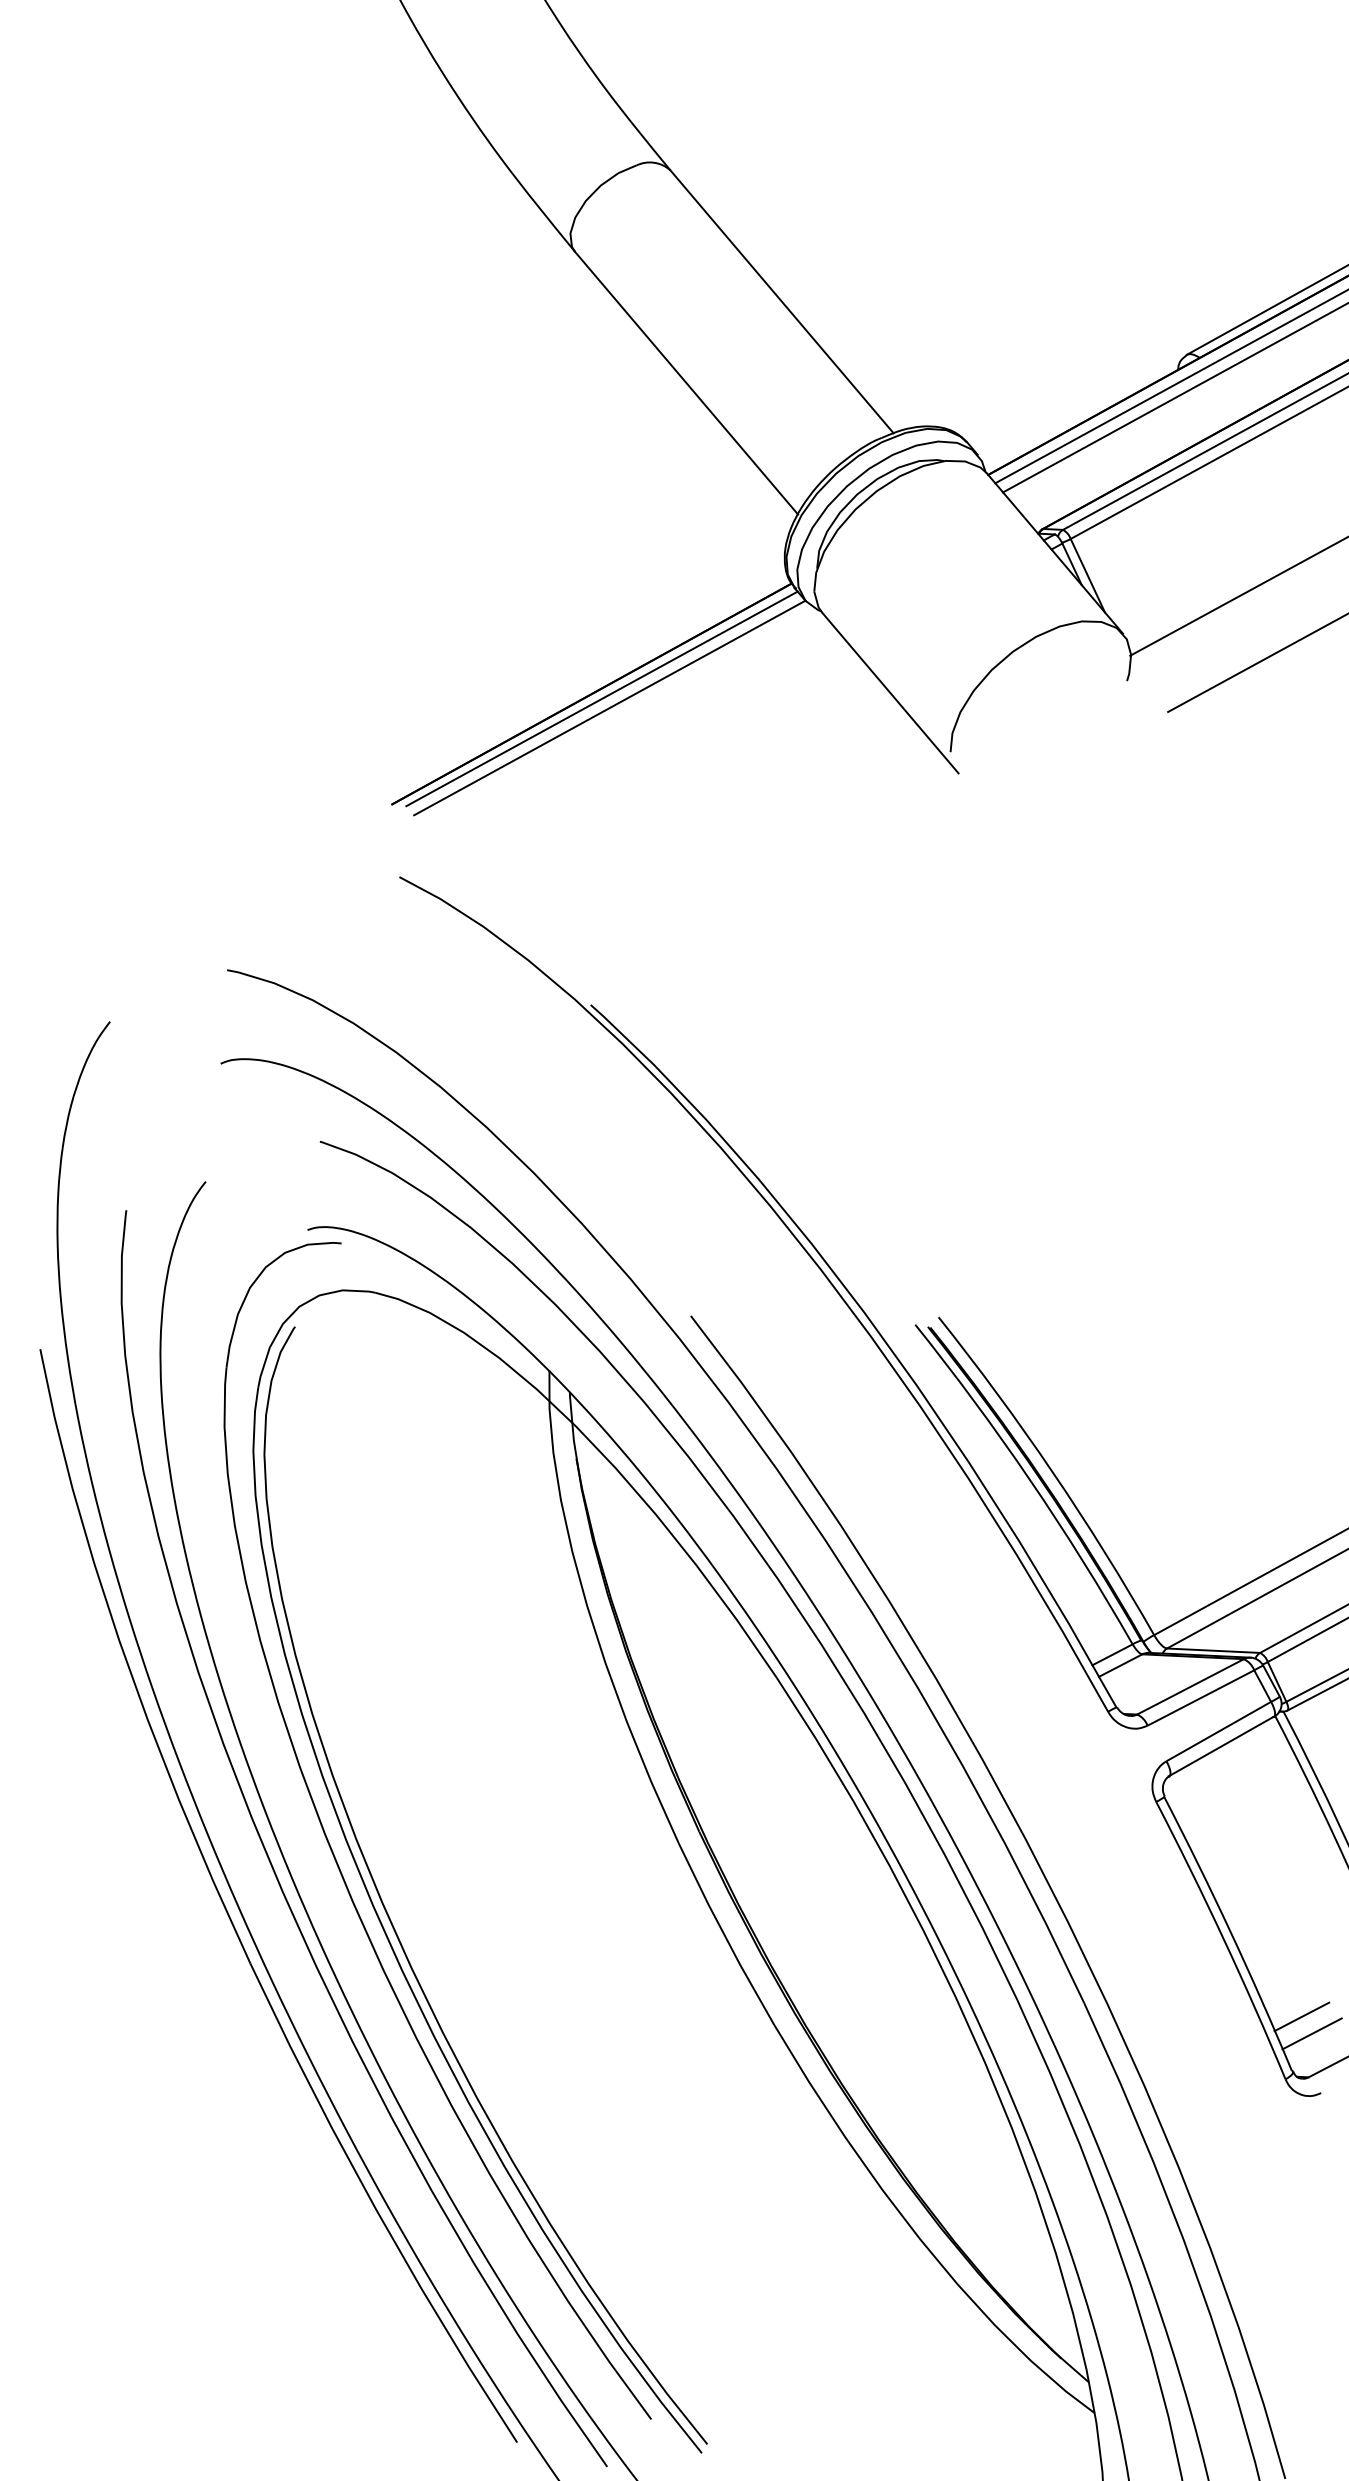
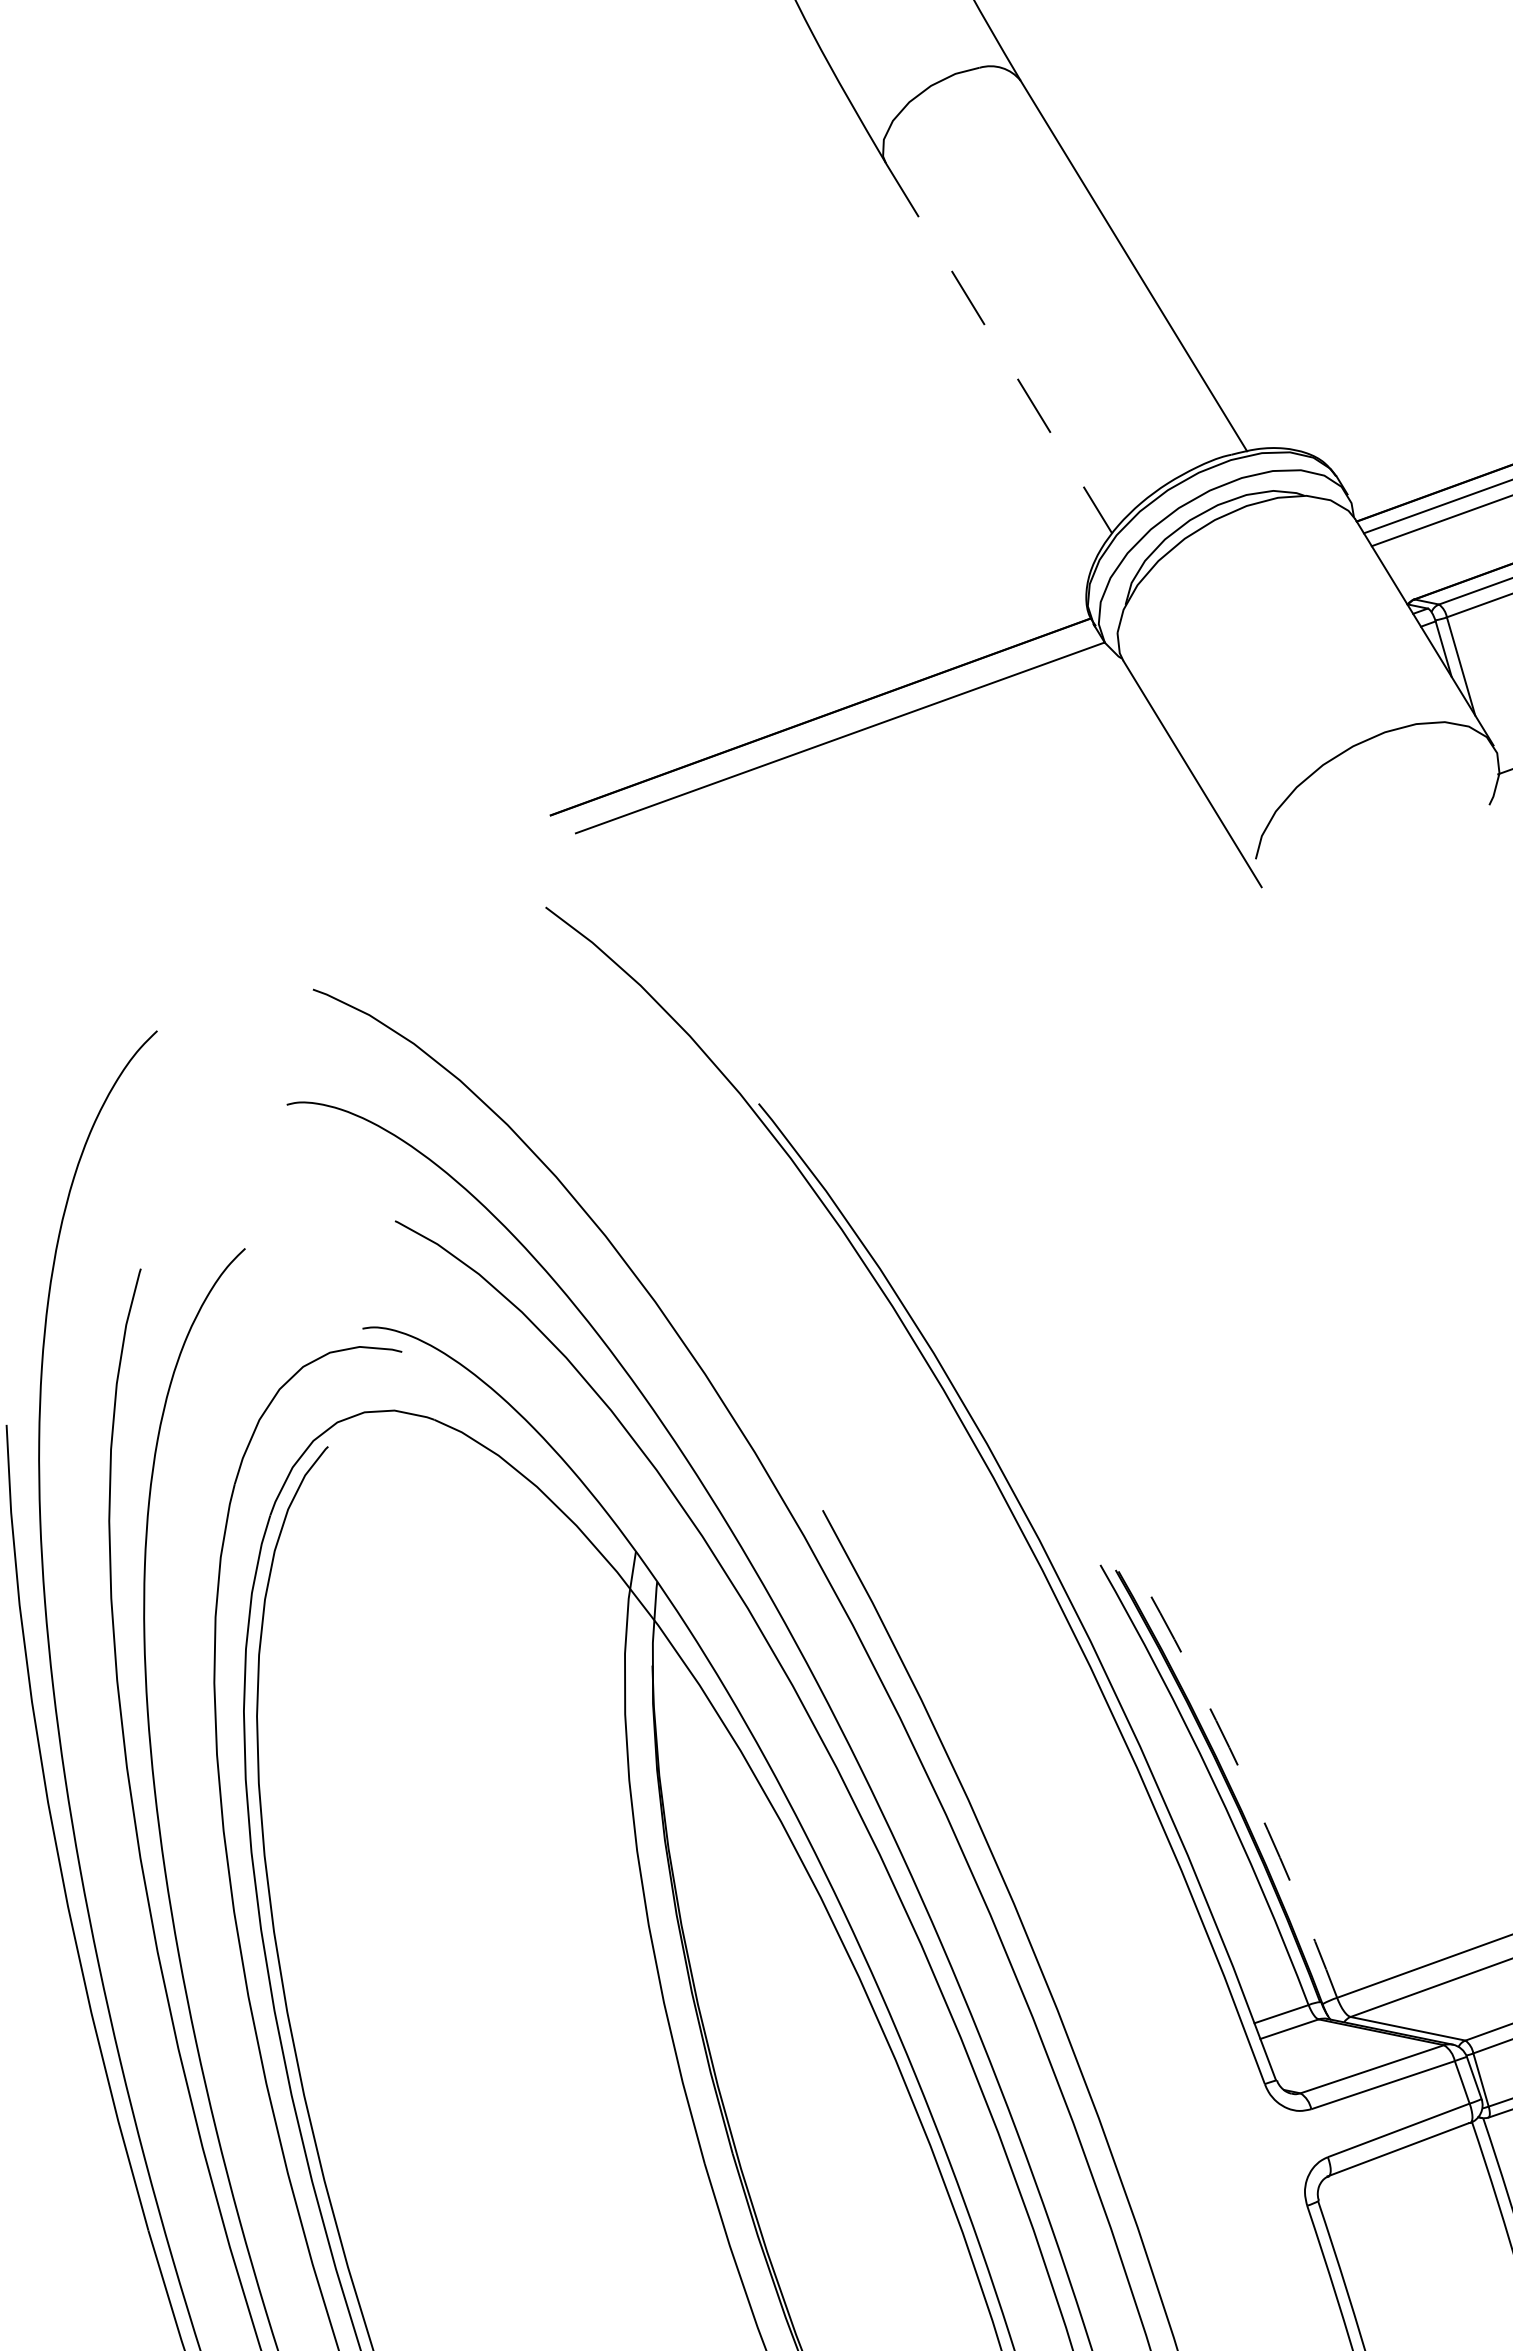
line: (686, 383) -> (999, 348), solid -> dashed
line: (601, 698) -> (831, 724), removed
arc: (1052, 1472) -> (1242, 1775), solid -> dashed

